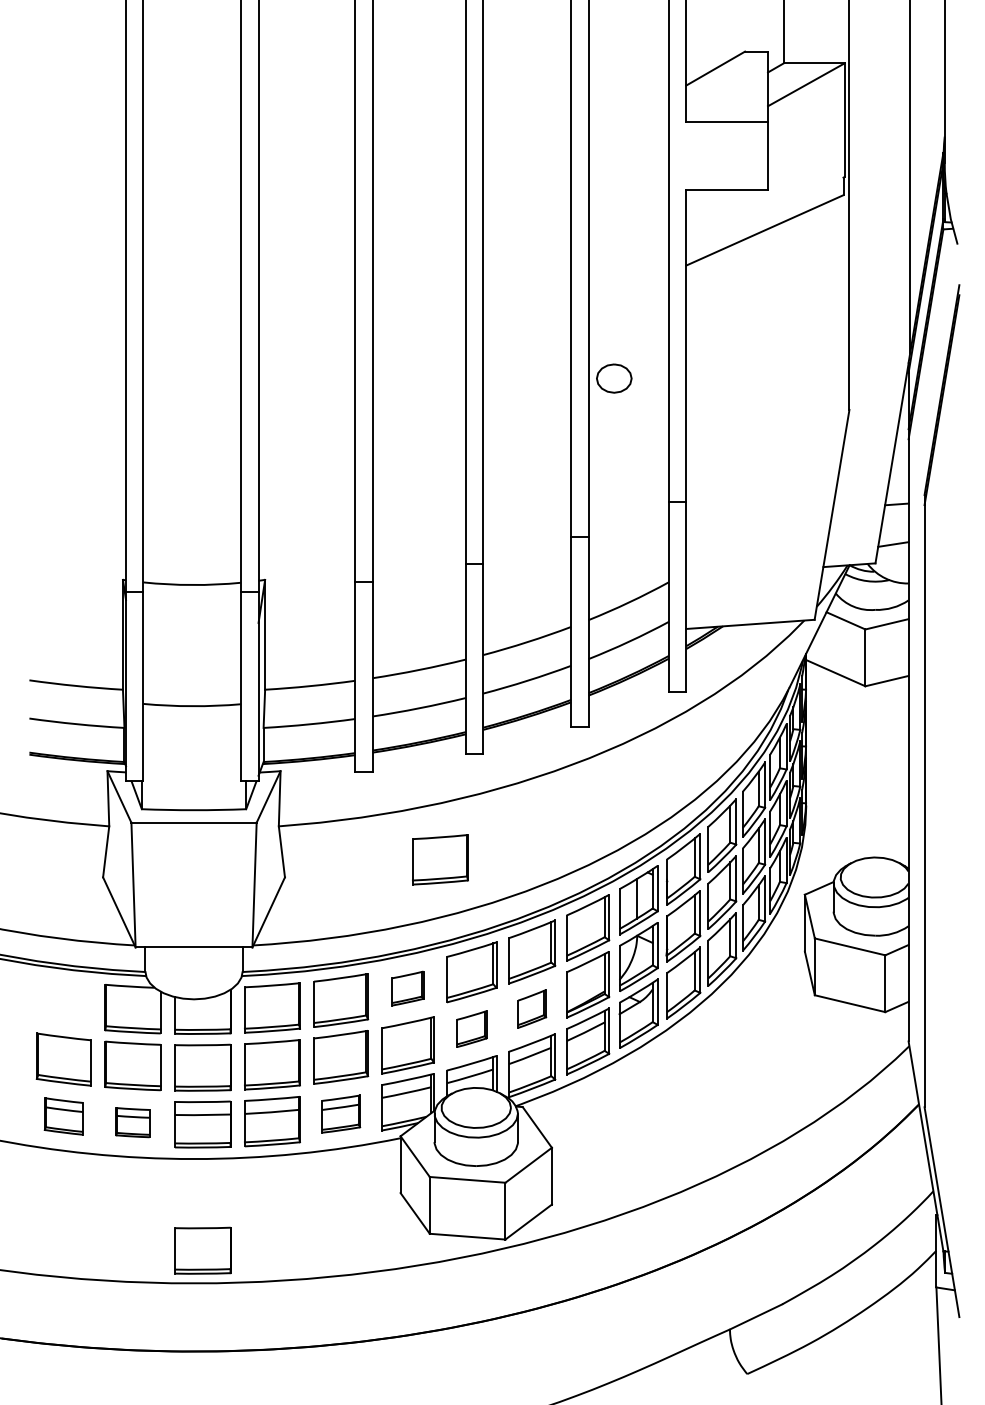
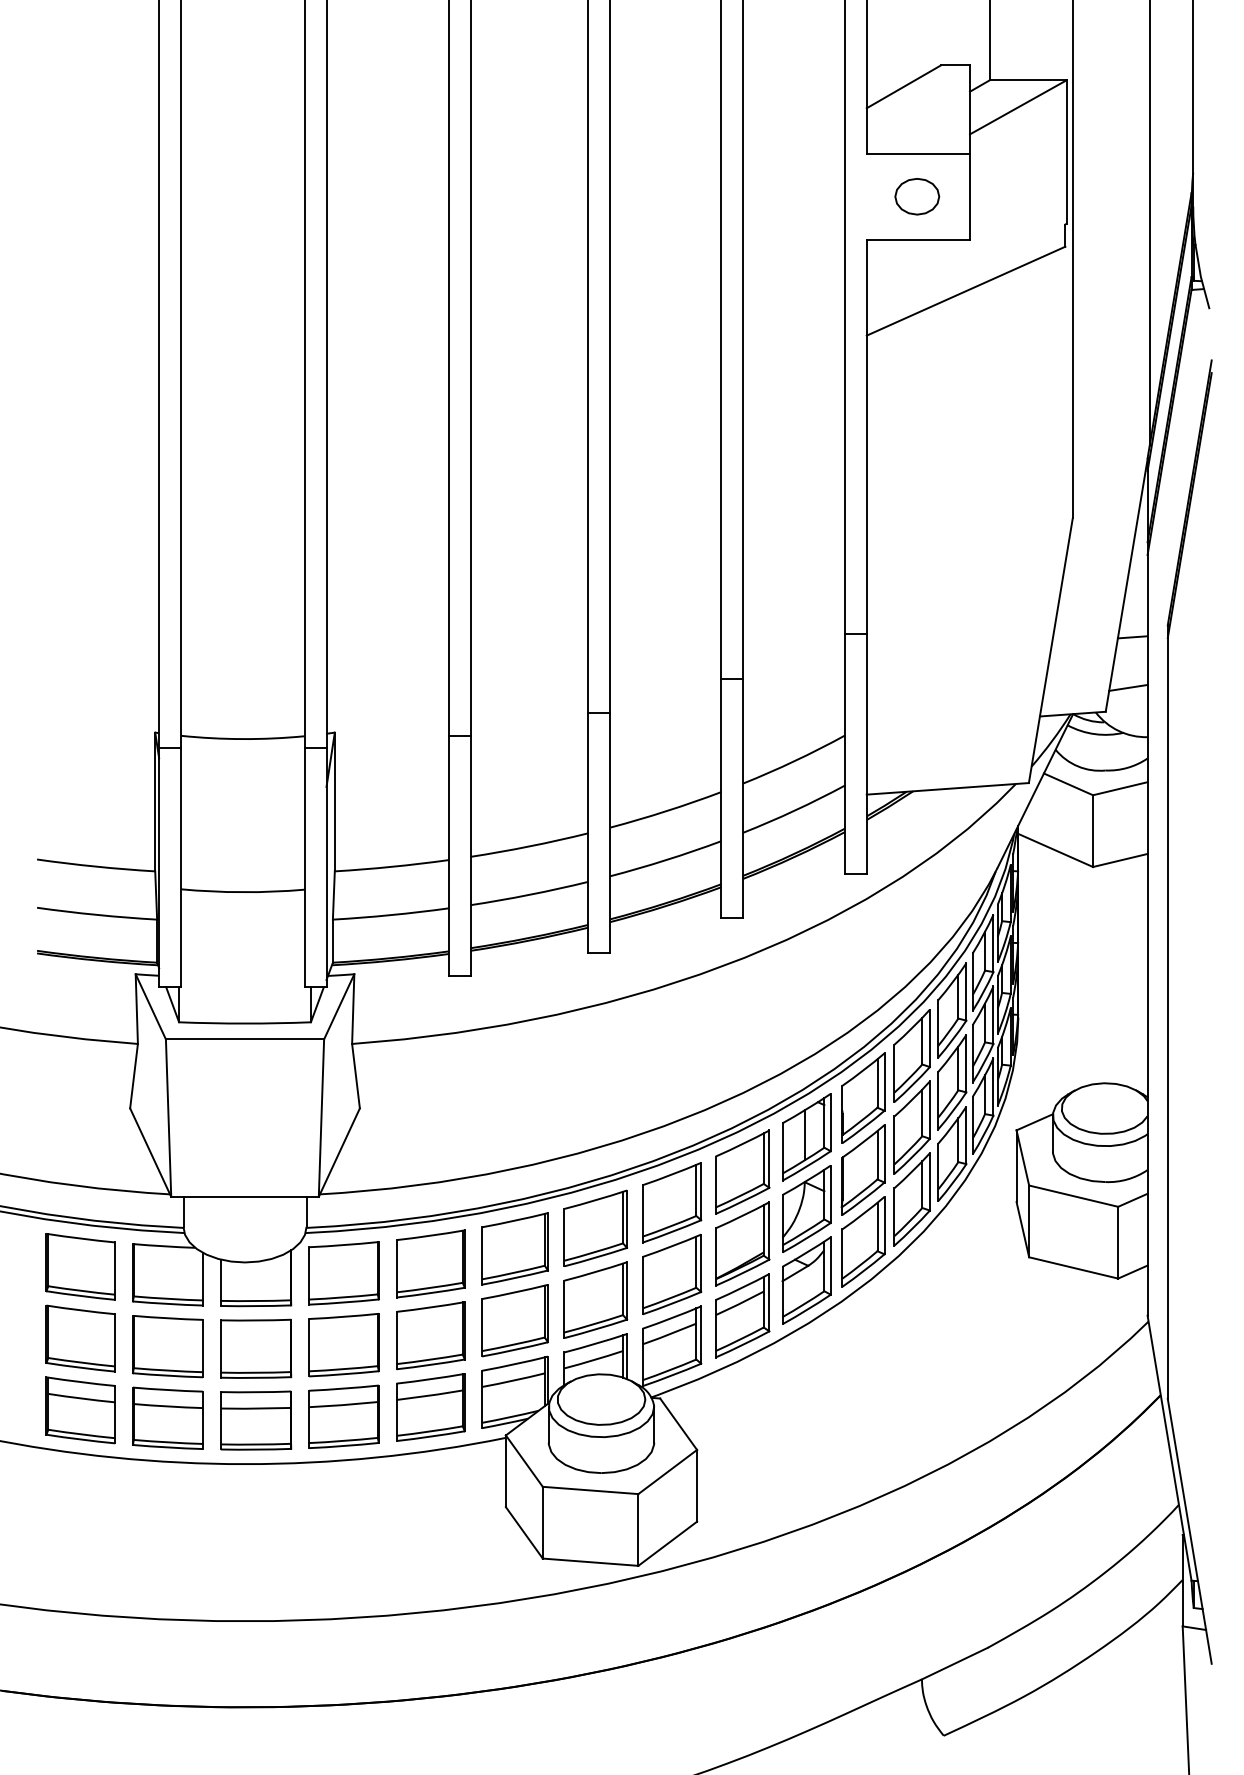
part: (614, 378) -> (917, 196), moved
part: (440, 859) -> (556, 1085), removed
part: (407, 988) -> (514, 1248), size x1.67
part: (63, 1002) -> (80, 1266), added
part: (532, 1008) -> (672, 1274), size x1.67
part: (471, 1028) -> (595, 1299), size x1.67
part: (341, 1113) -> (431, 1406), size x1.43
part: (63, 1116) -> (80, 1410), size x1.43
part: (132, 1122) -> (167, 1418), size x1.67
part: (202, 1250) -> (255, 1579), removed

